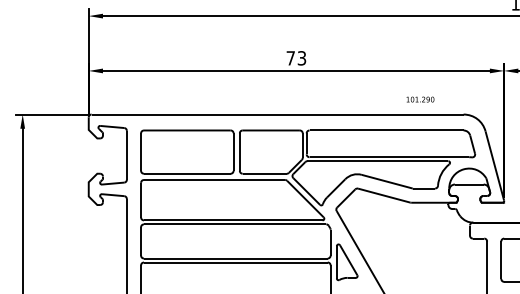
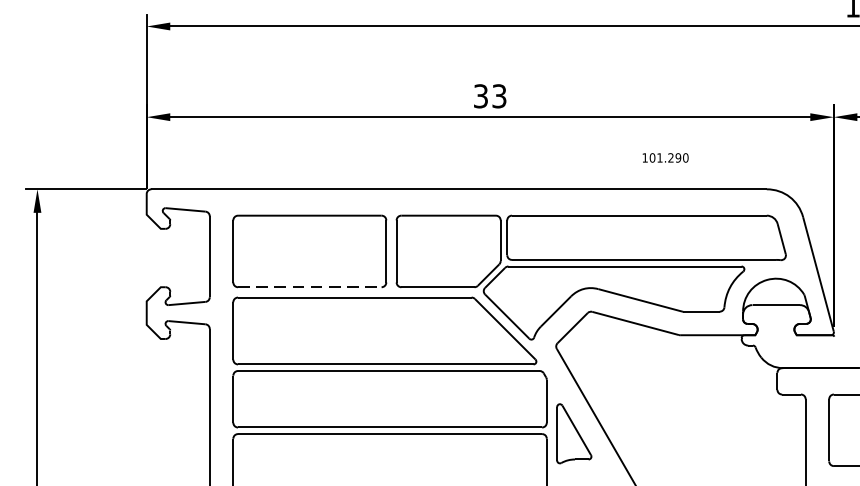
text: (290, 58) -> (480, 96), 73 -> 33
text: (420, 99) -> (665, 157), moved
line: (187, 173) -> (310, 286), solid -> dashed

